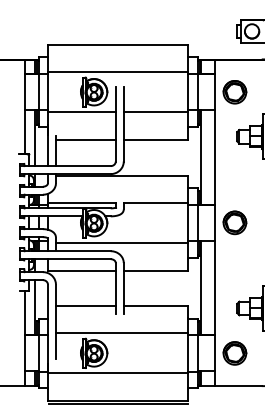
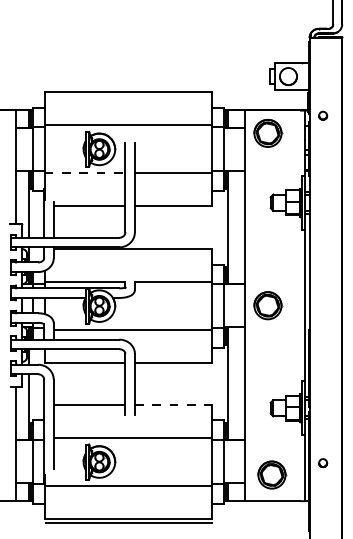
part: (235, 91) -> (268, 132), moved
line: (82, 112) -> (85, 173), solid -> dashed
line: (155, 306) -> (173, 405), solid -> dashed
part: (235, 352) -> (272, 474), moved

